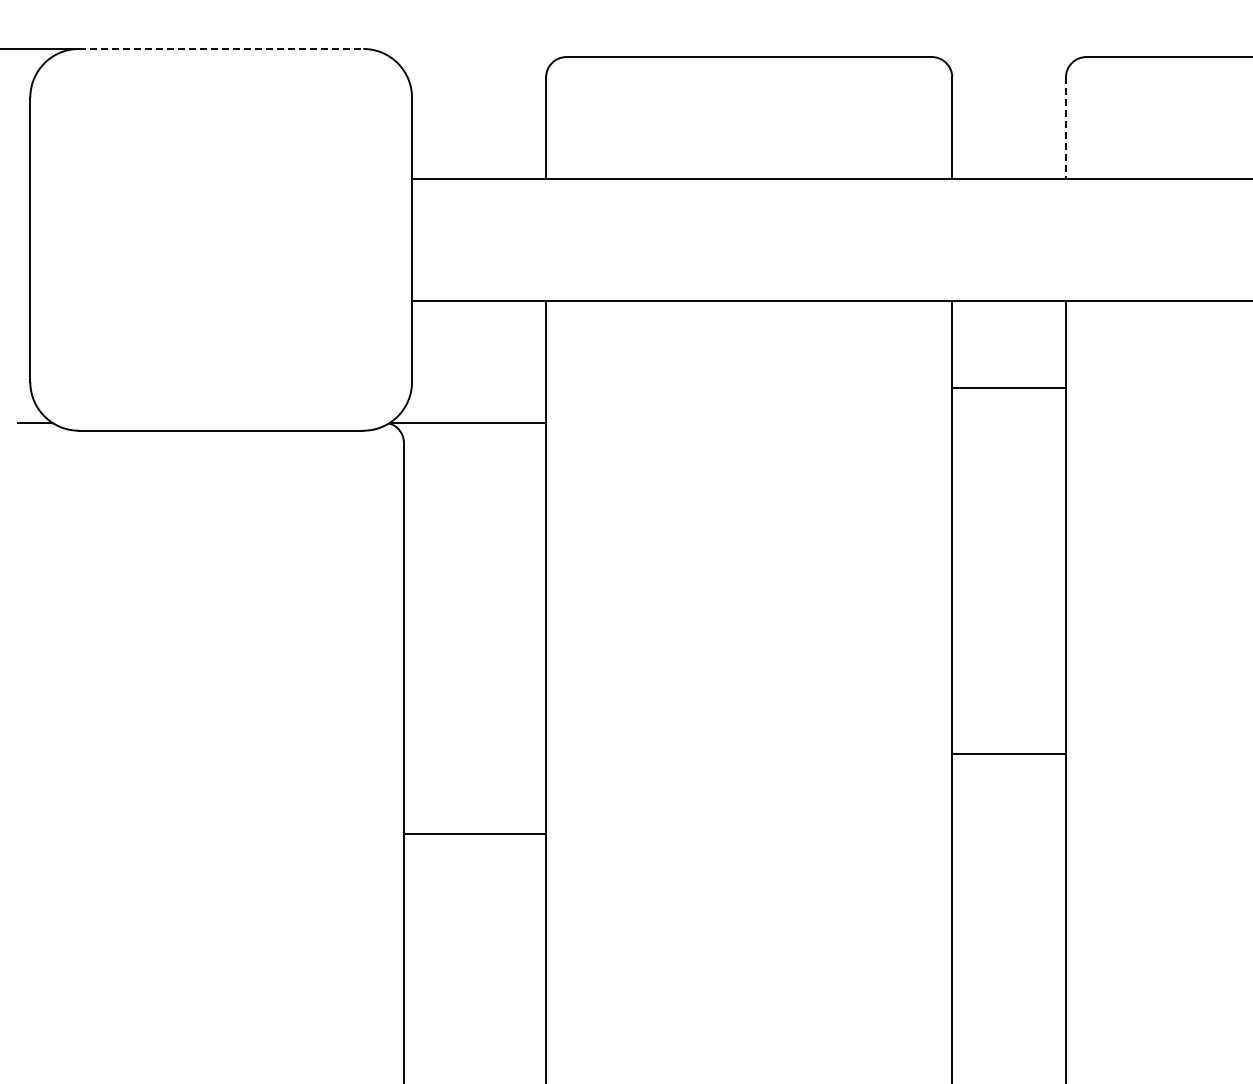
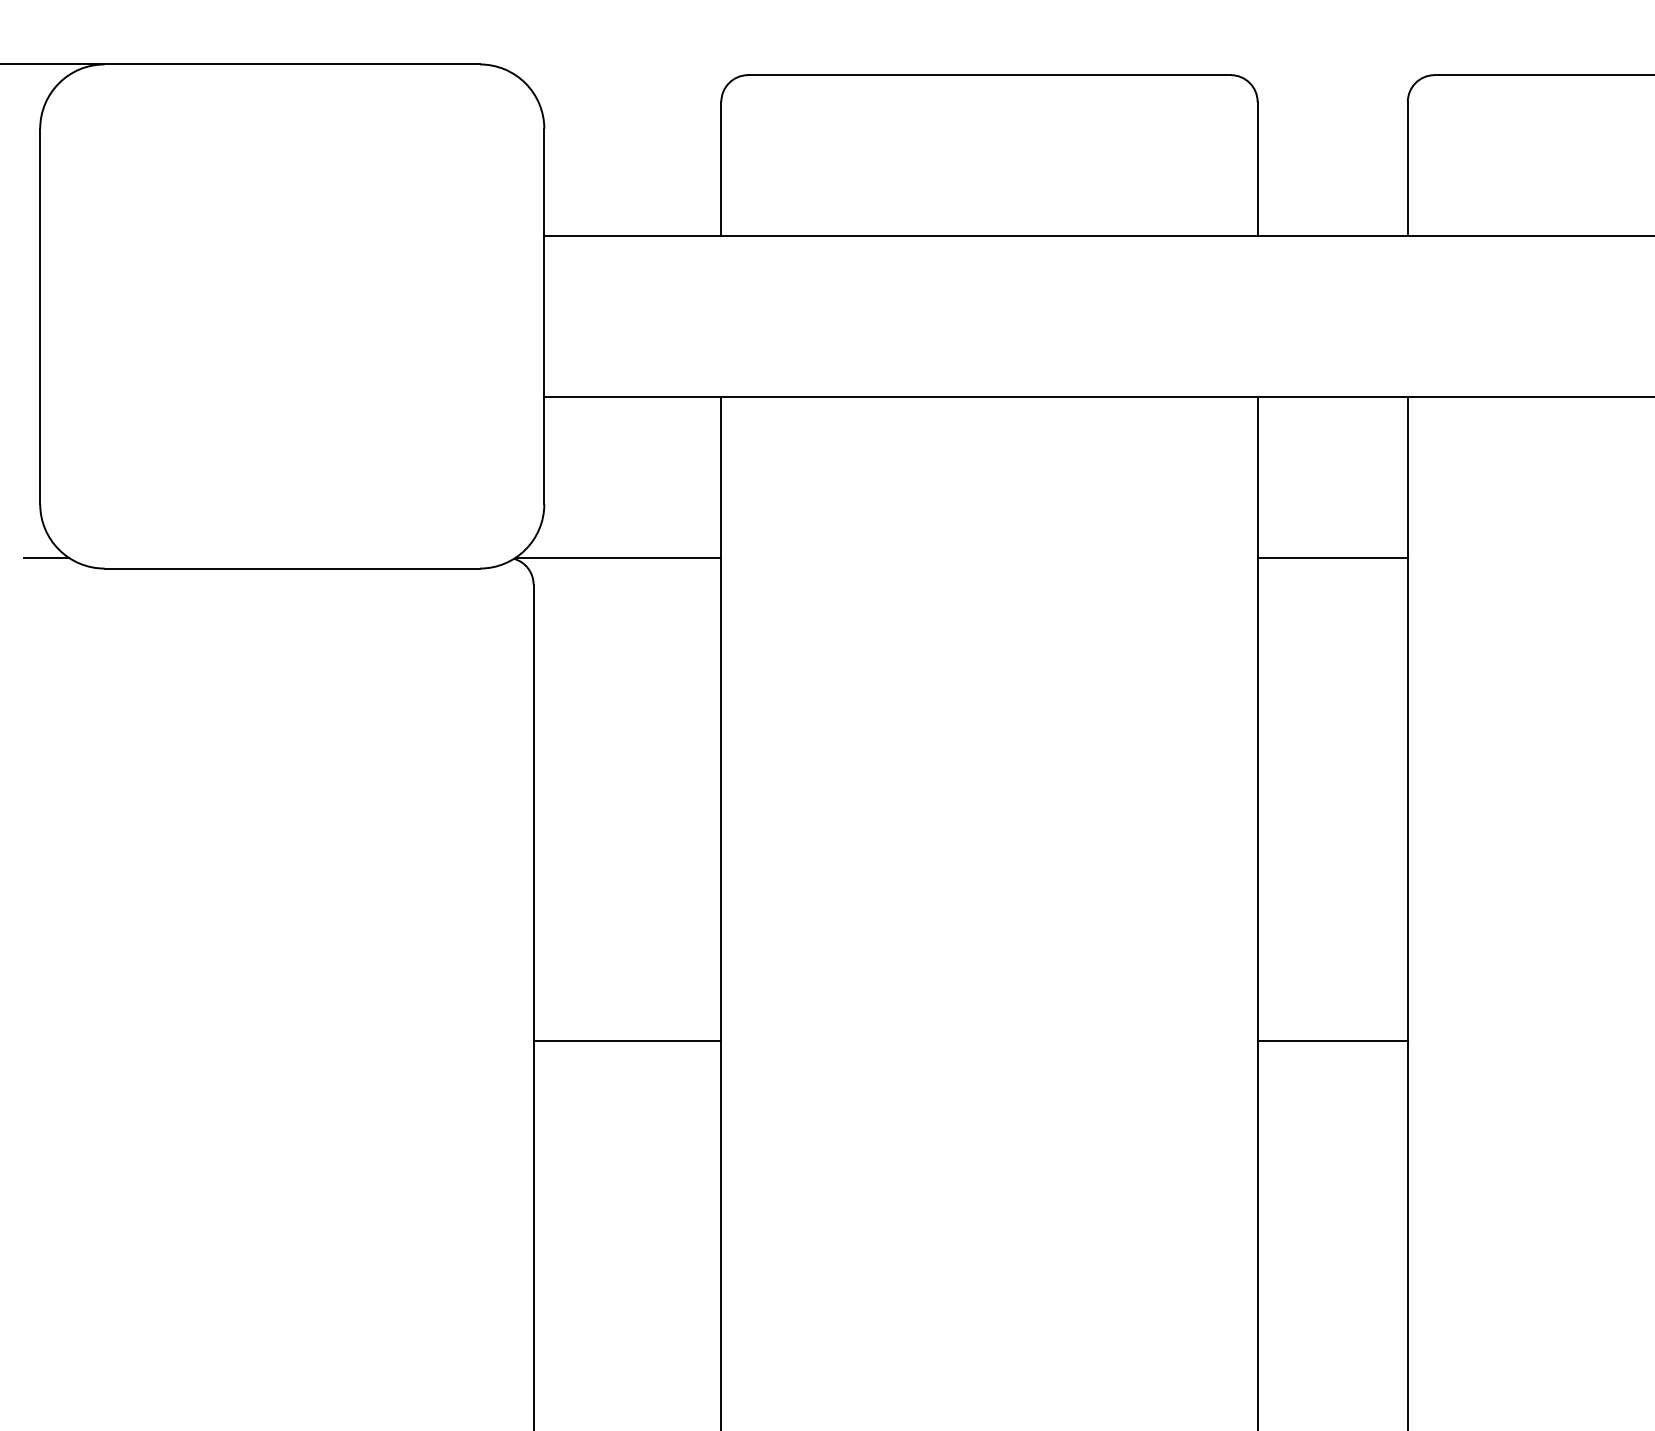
line: (221, 48) -> (292, 63), dashed -> solid
line: (1065, 128) -> (1407, 169), dashed -> solid
line: (1008, 387) -> (1331, 557), moved
line: (1008, 754) -> (1331, 1041), moved
line: (474, 834) -> (626, 1041), moved

